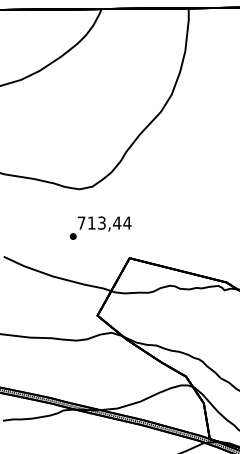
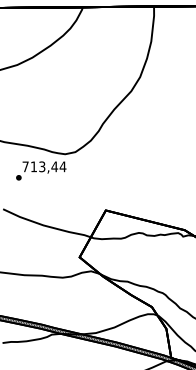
text: (100, 227) -> (41, 170), moved

